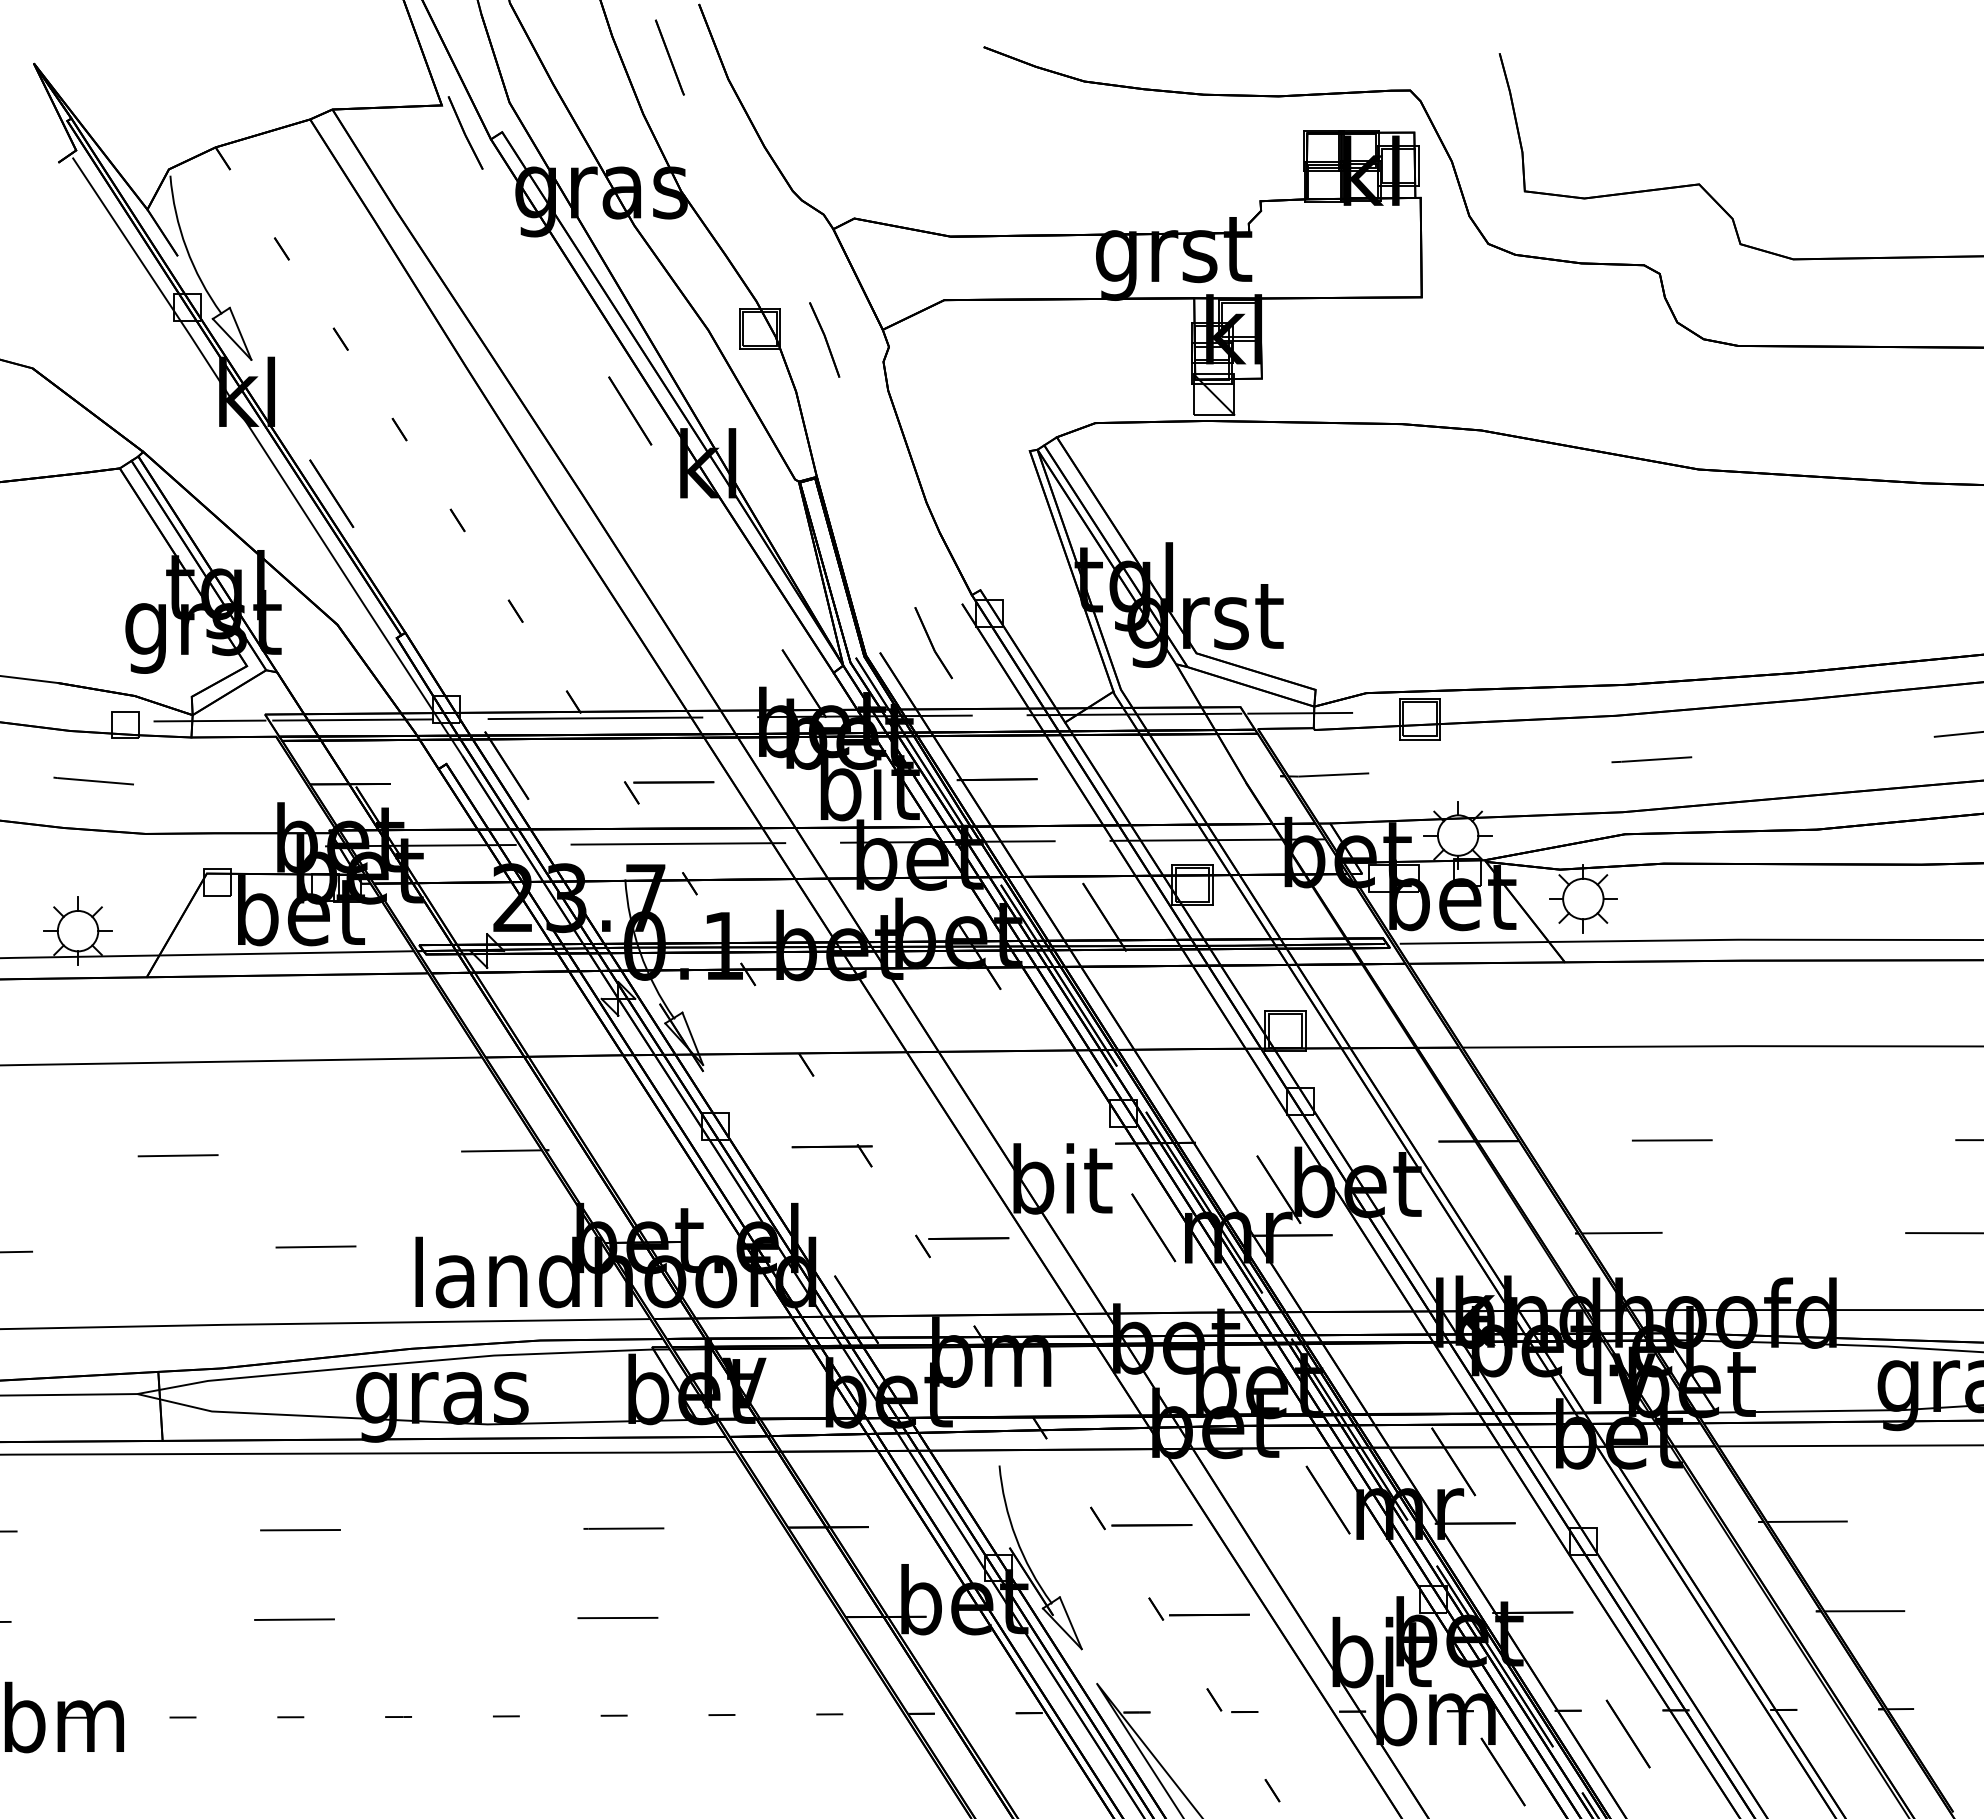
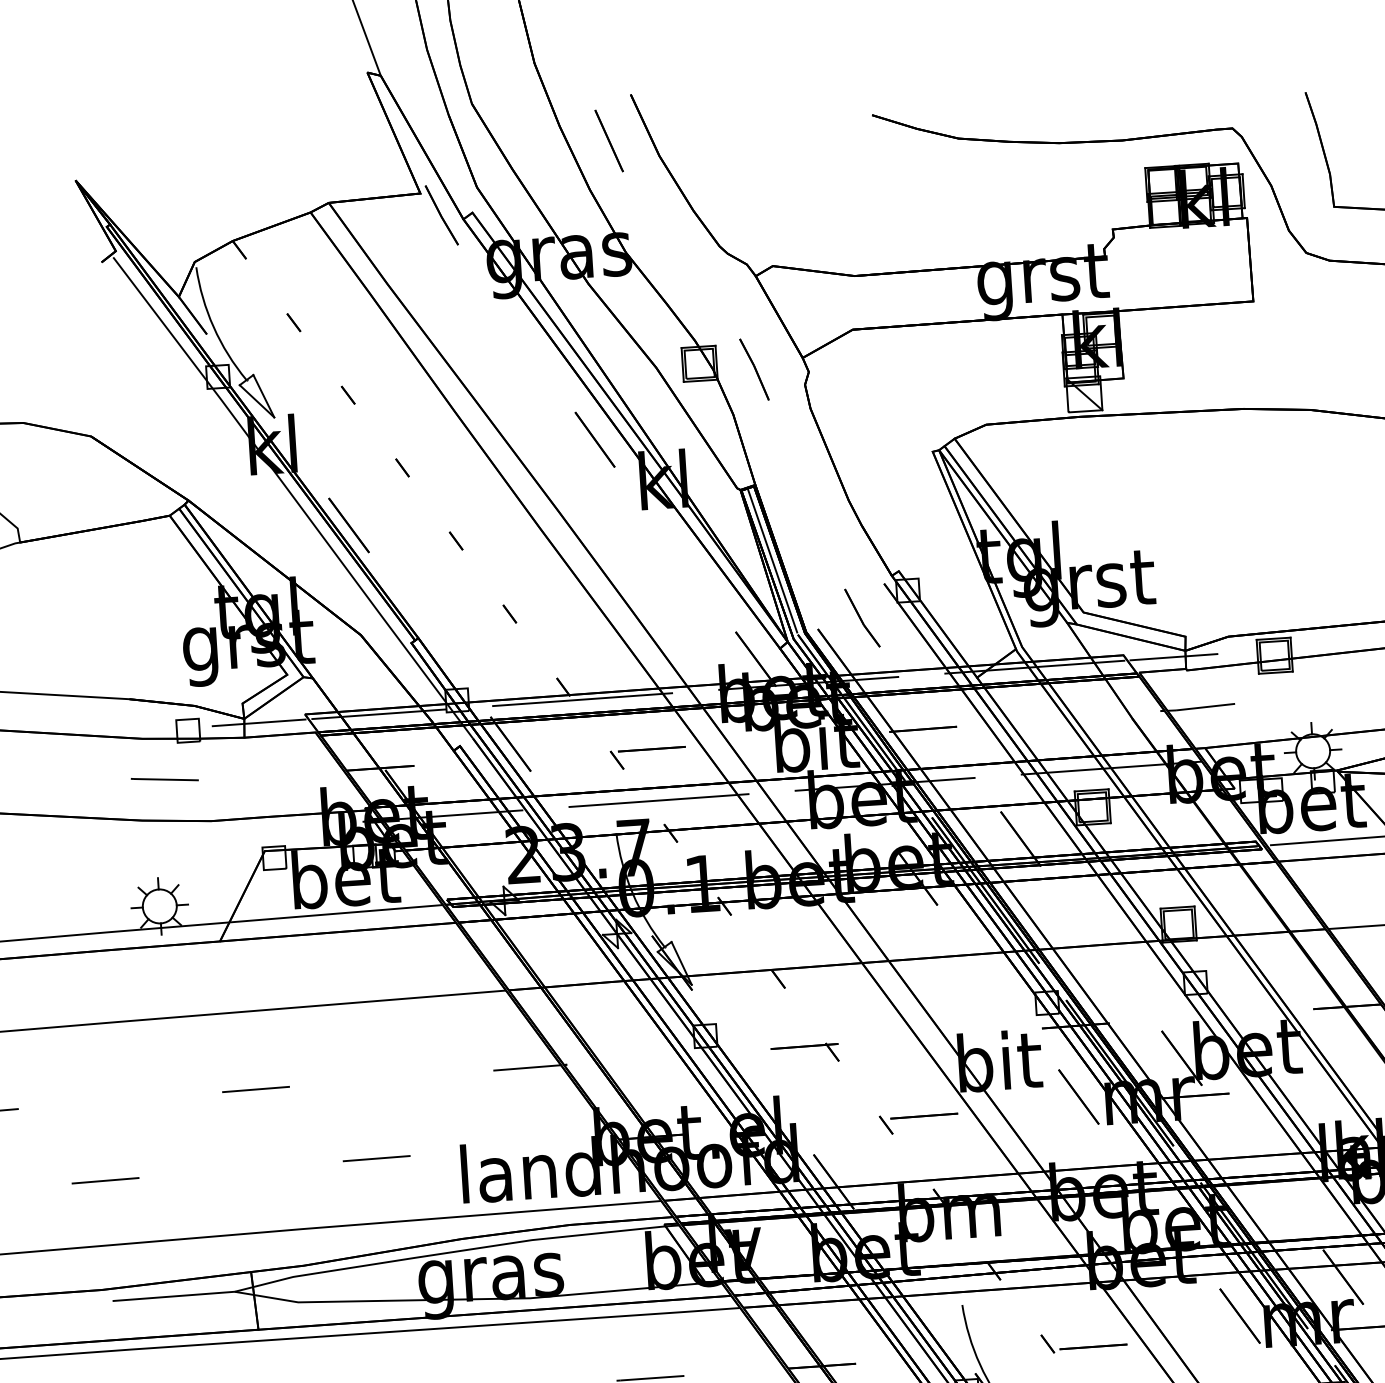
line: (831, 568) -> (772, 561), added

